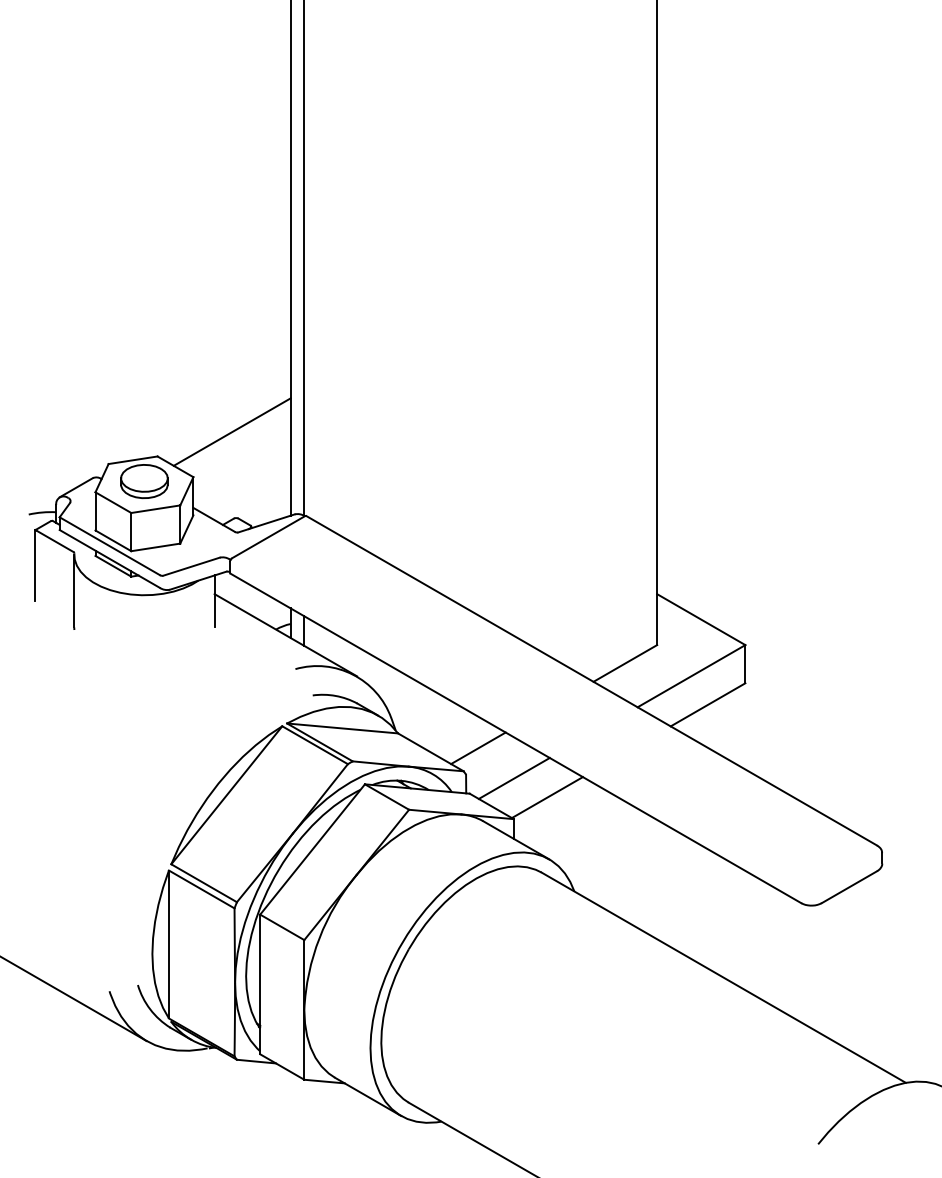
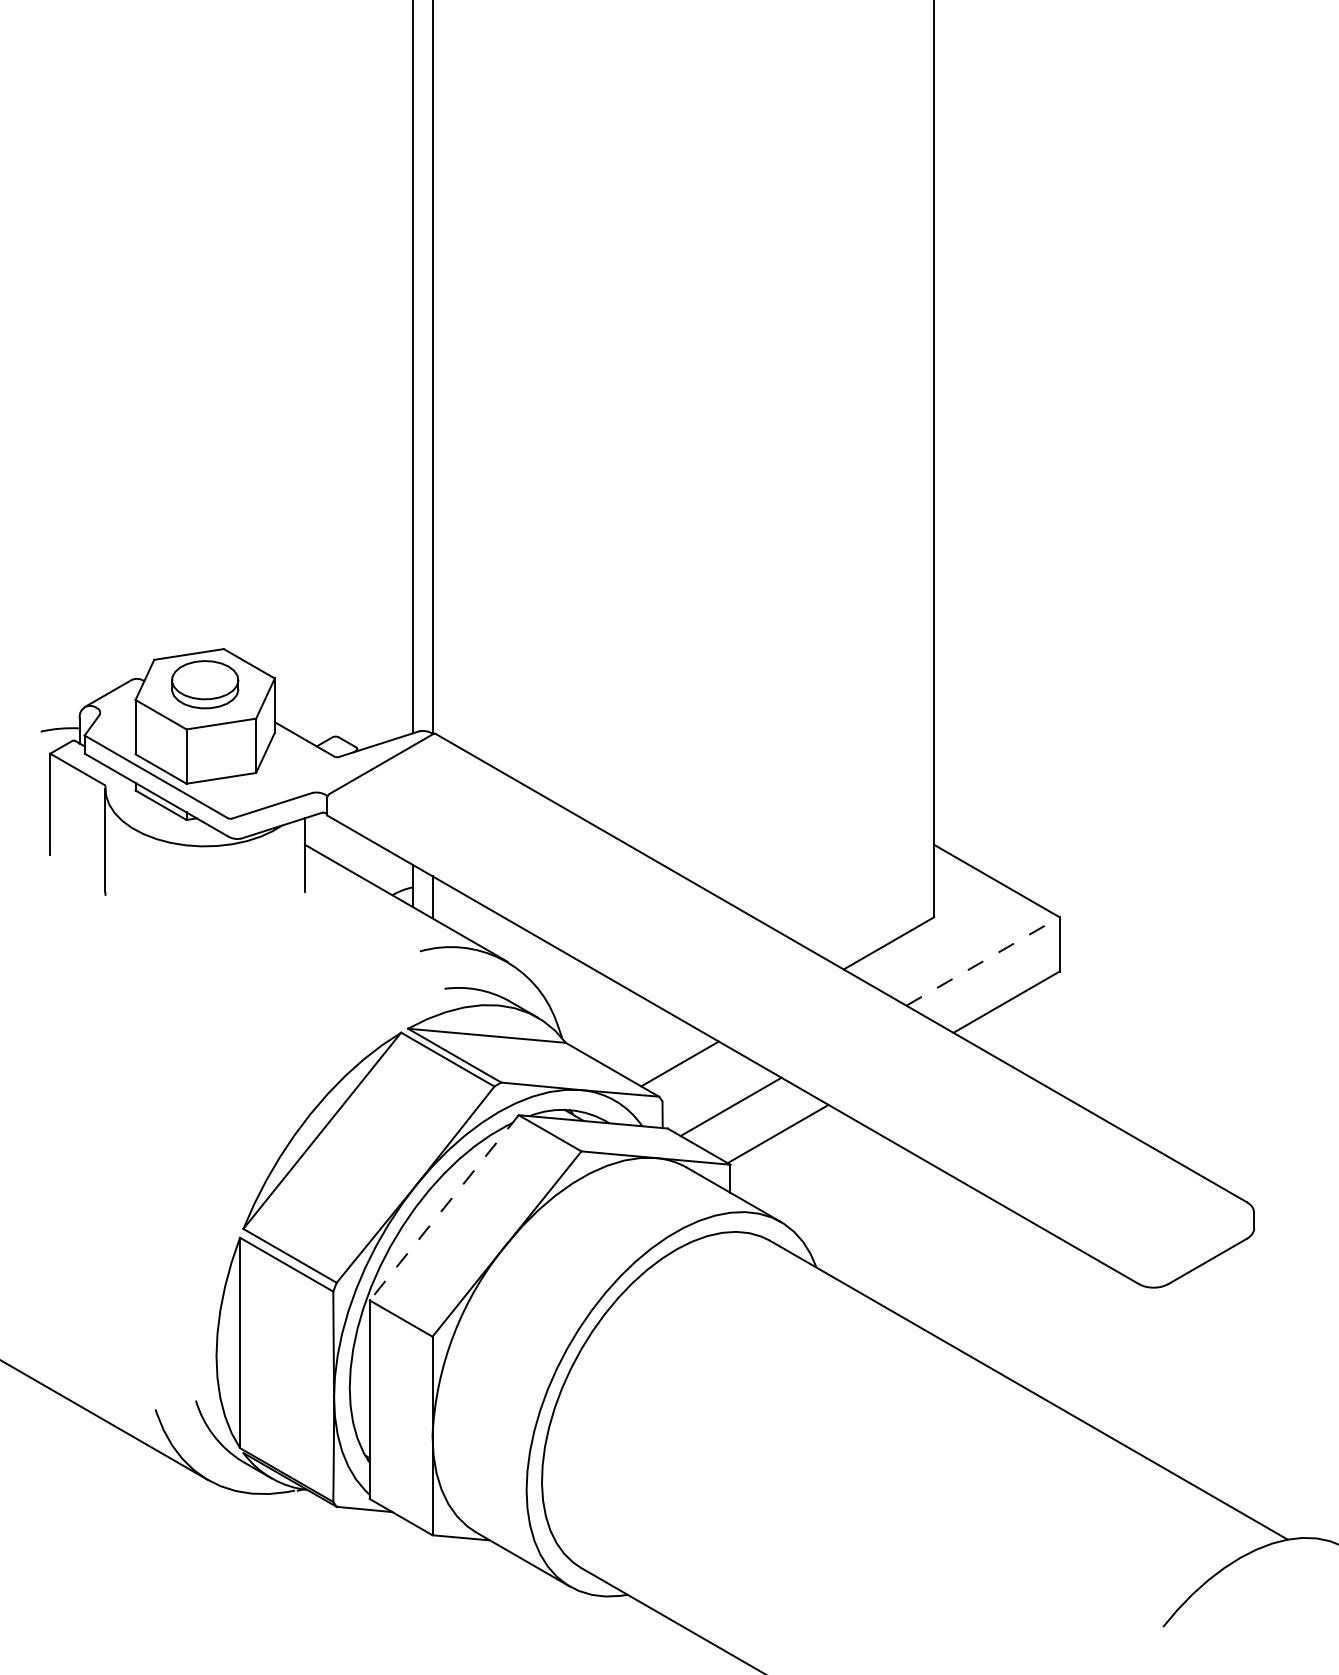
line: (231, 431) -> (328, 613), removed
line: (691, 675) -> (983, 960), solid -> dashed
line: (312, 849) -> (444, 1207), solid -> dashed

